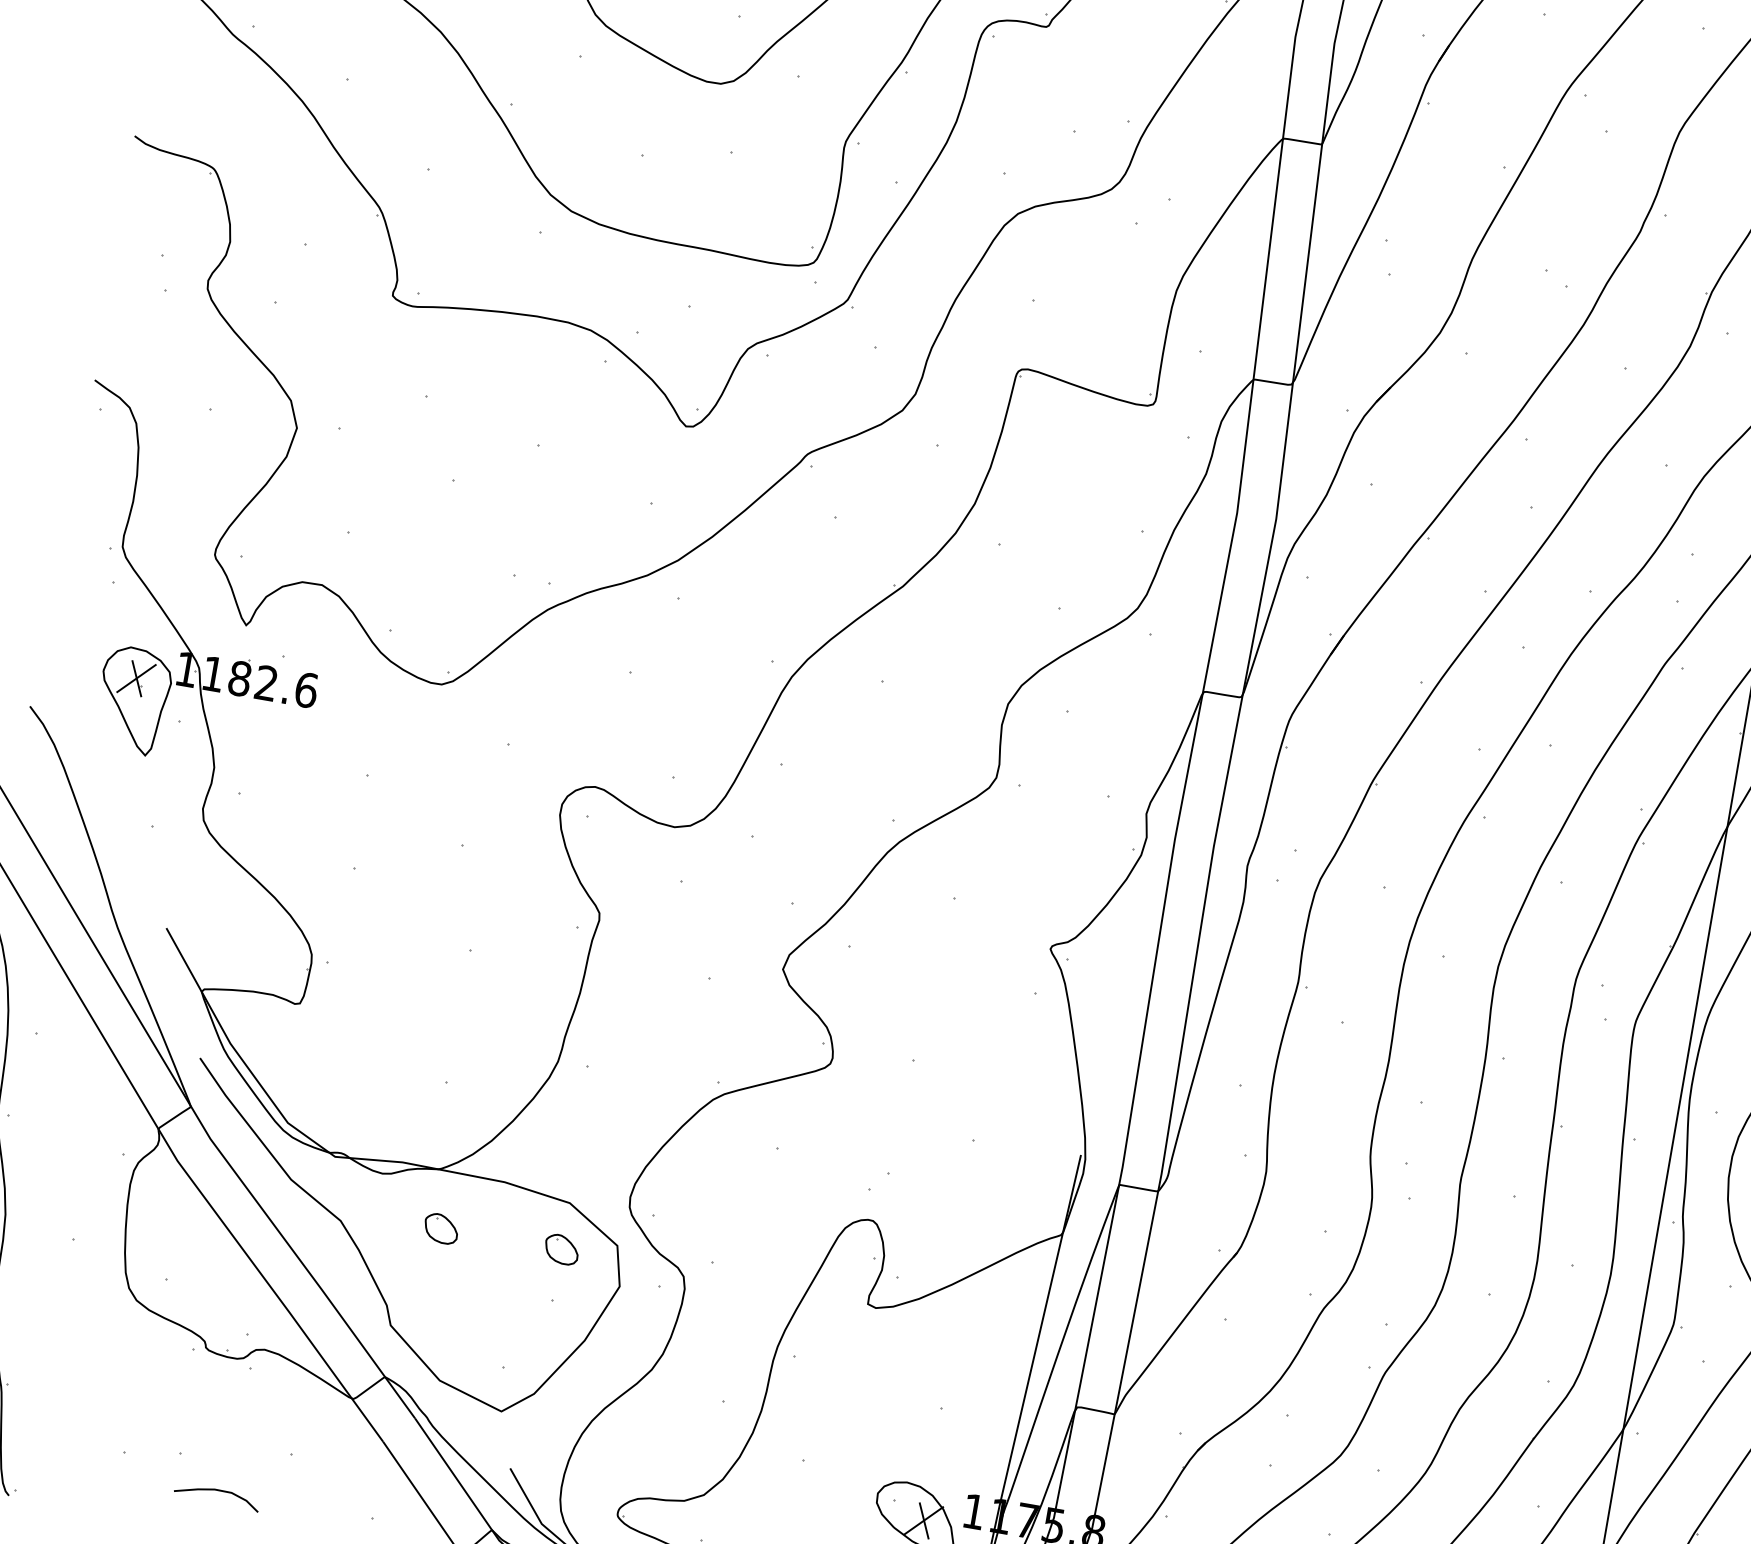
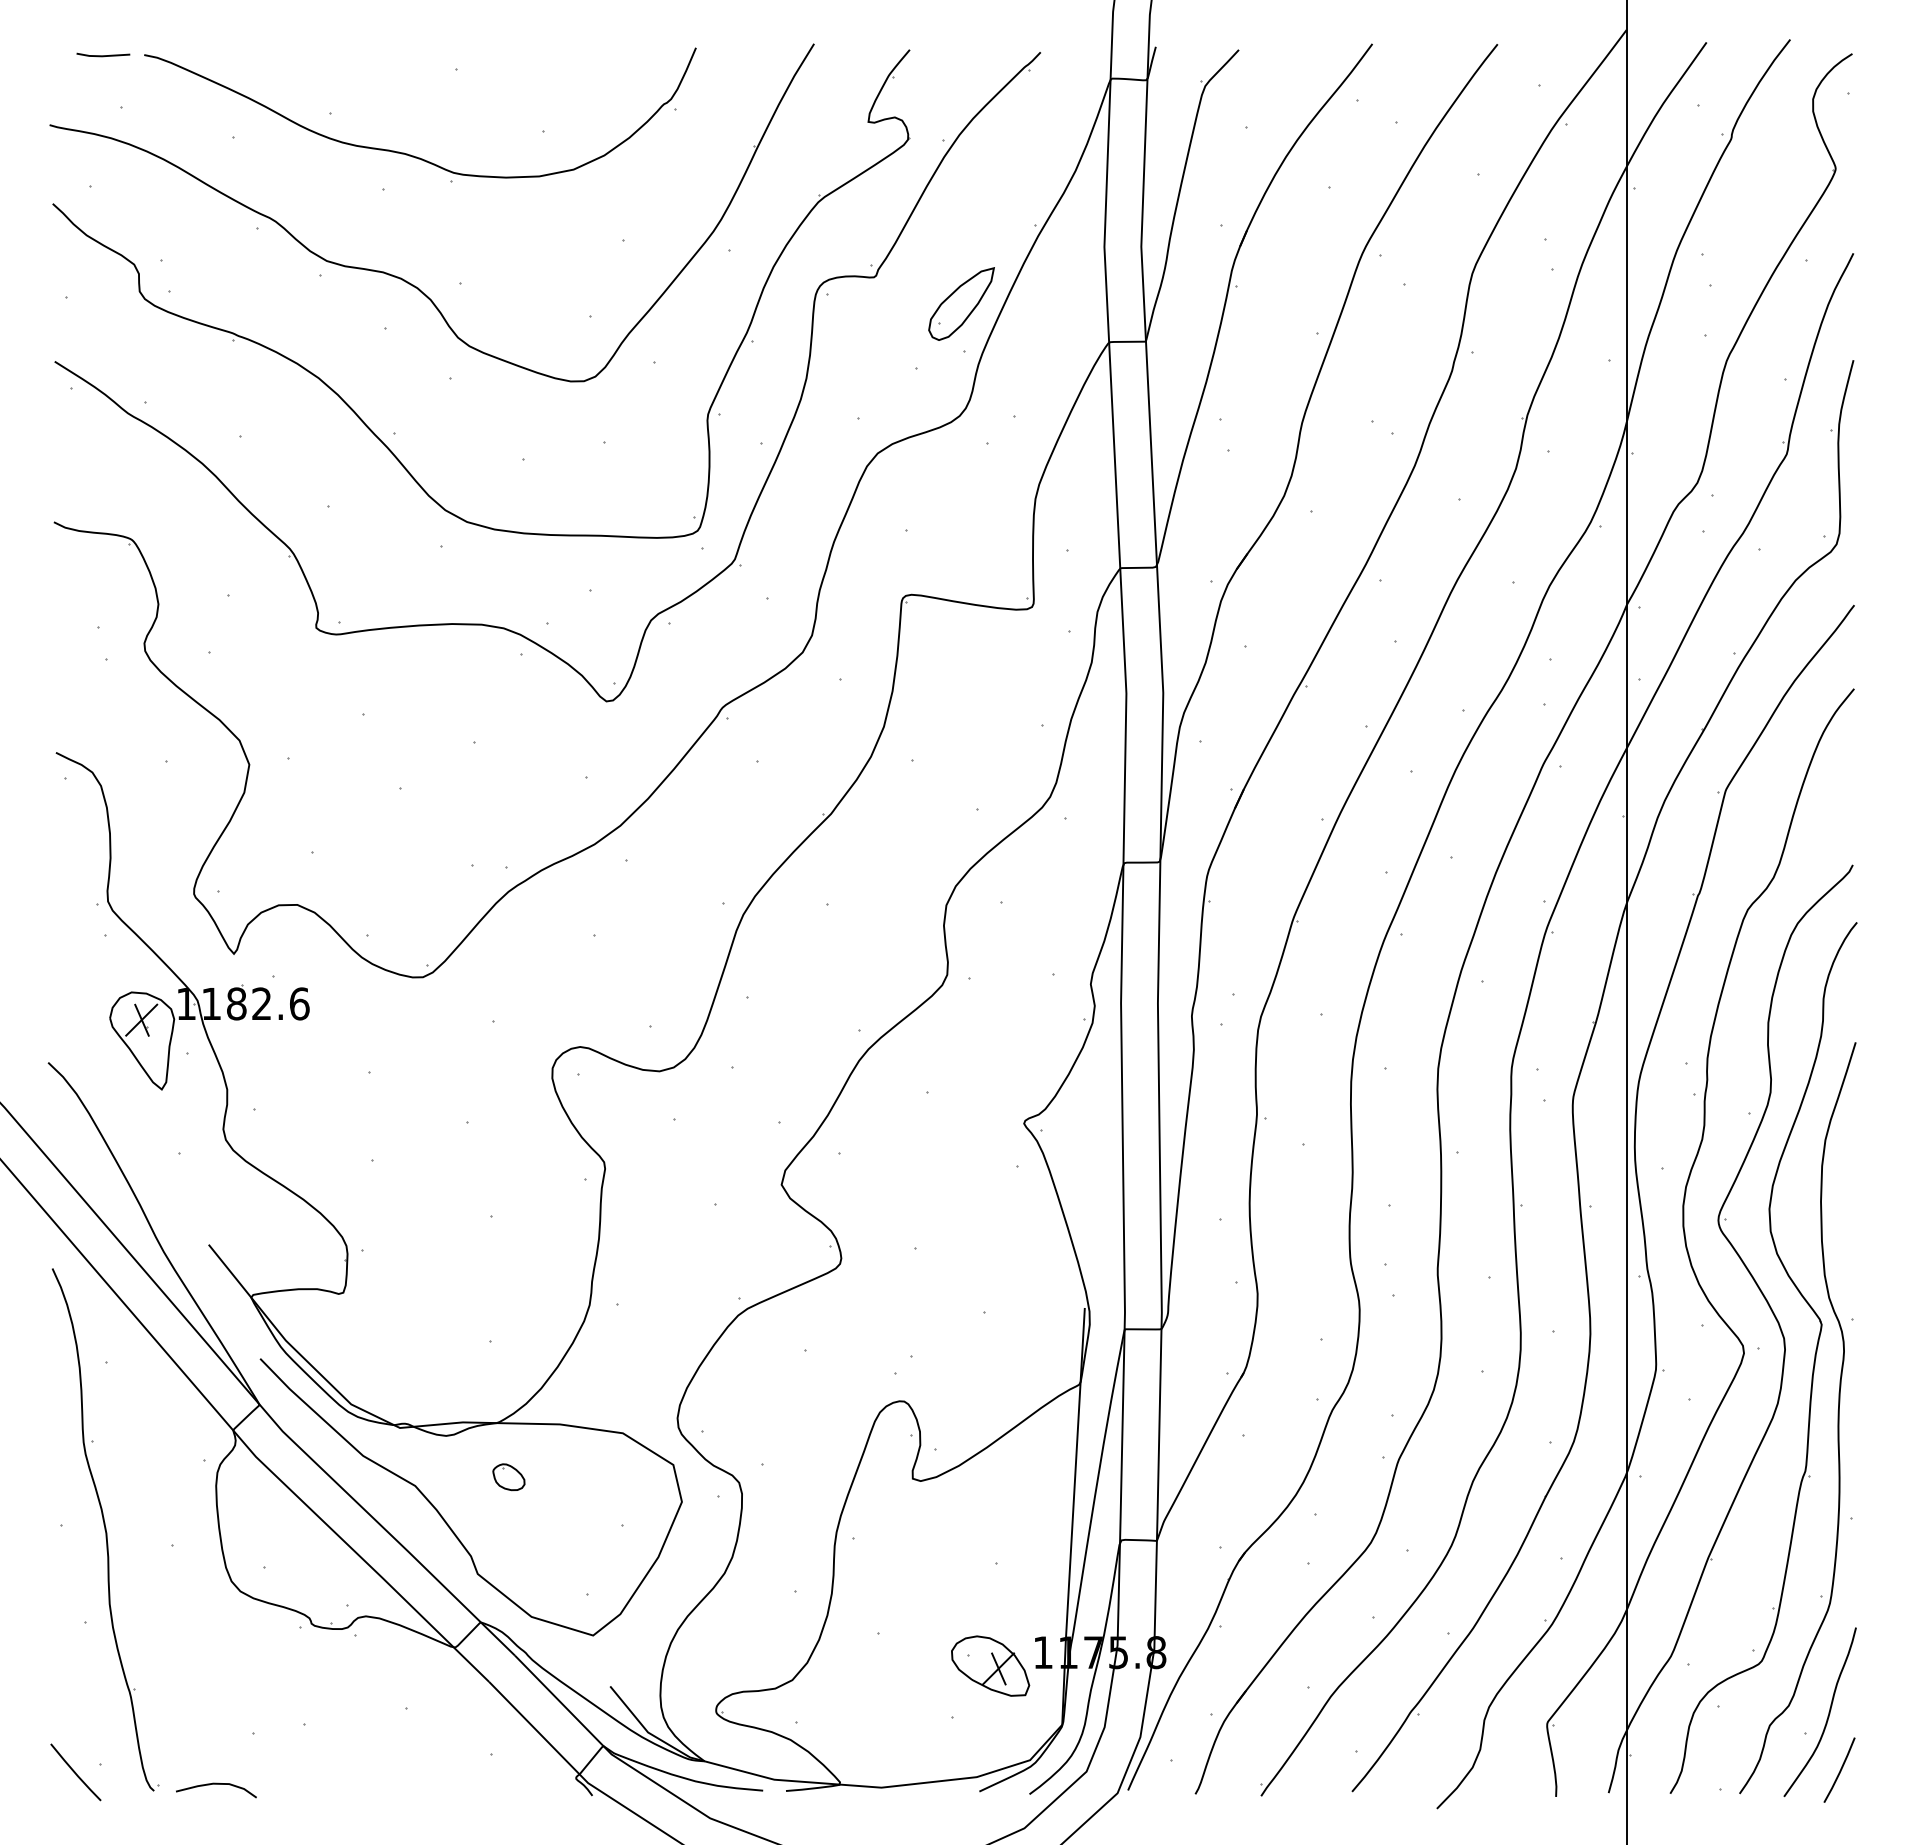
part: (1134, 70) -> (961, 303), added
part: (561, 1249) -> (622, 1477), removed
curve: (218, 1490) -> (216, 1784), moved

